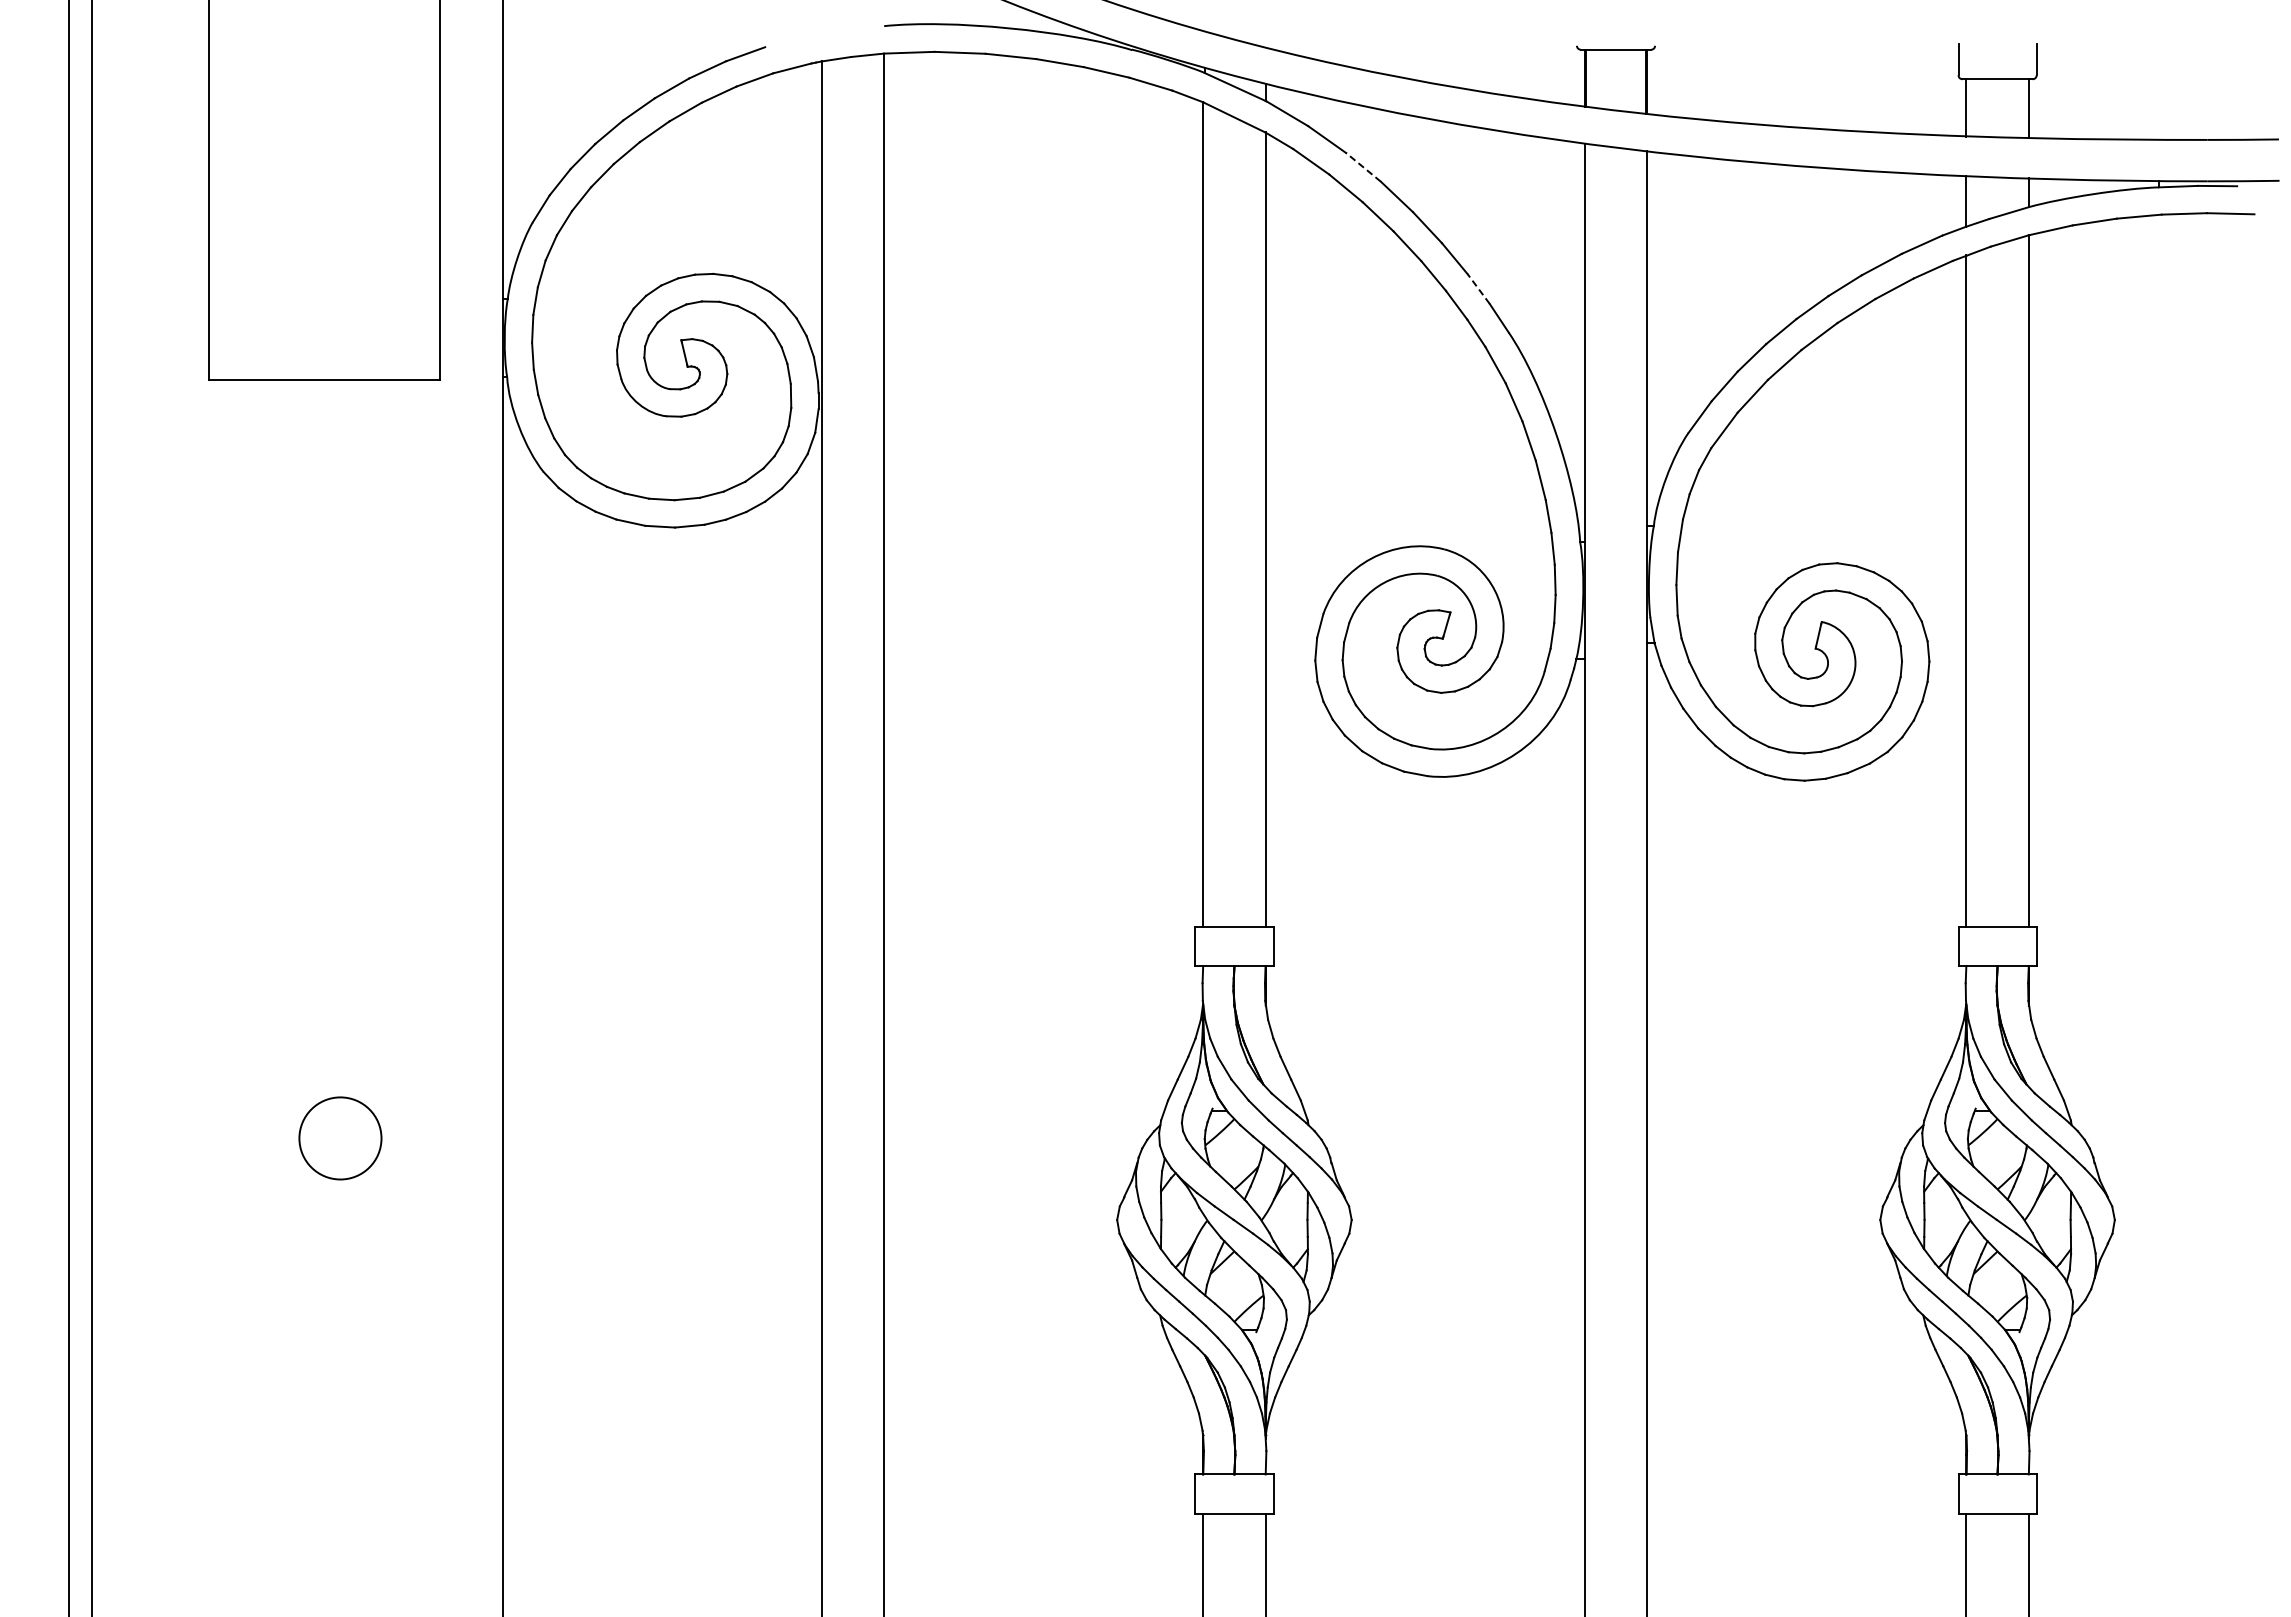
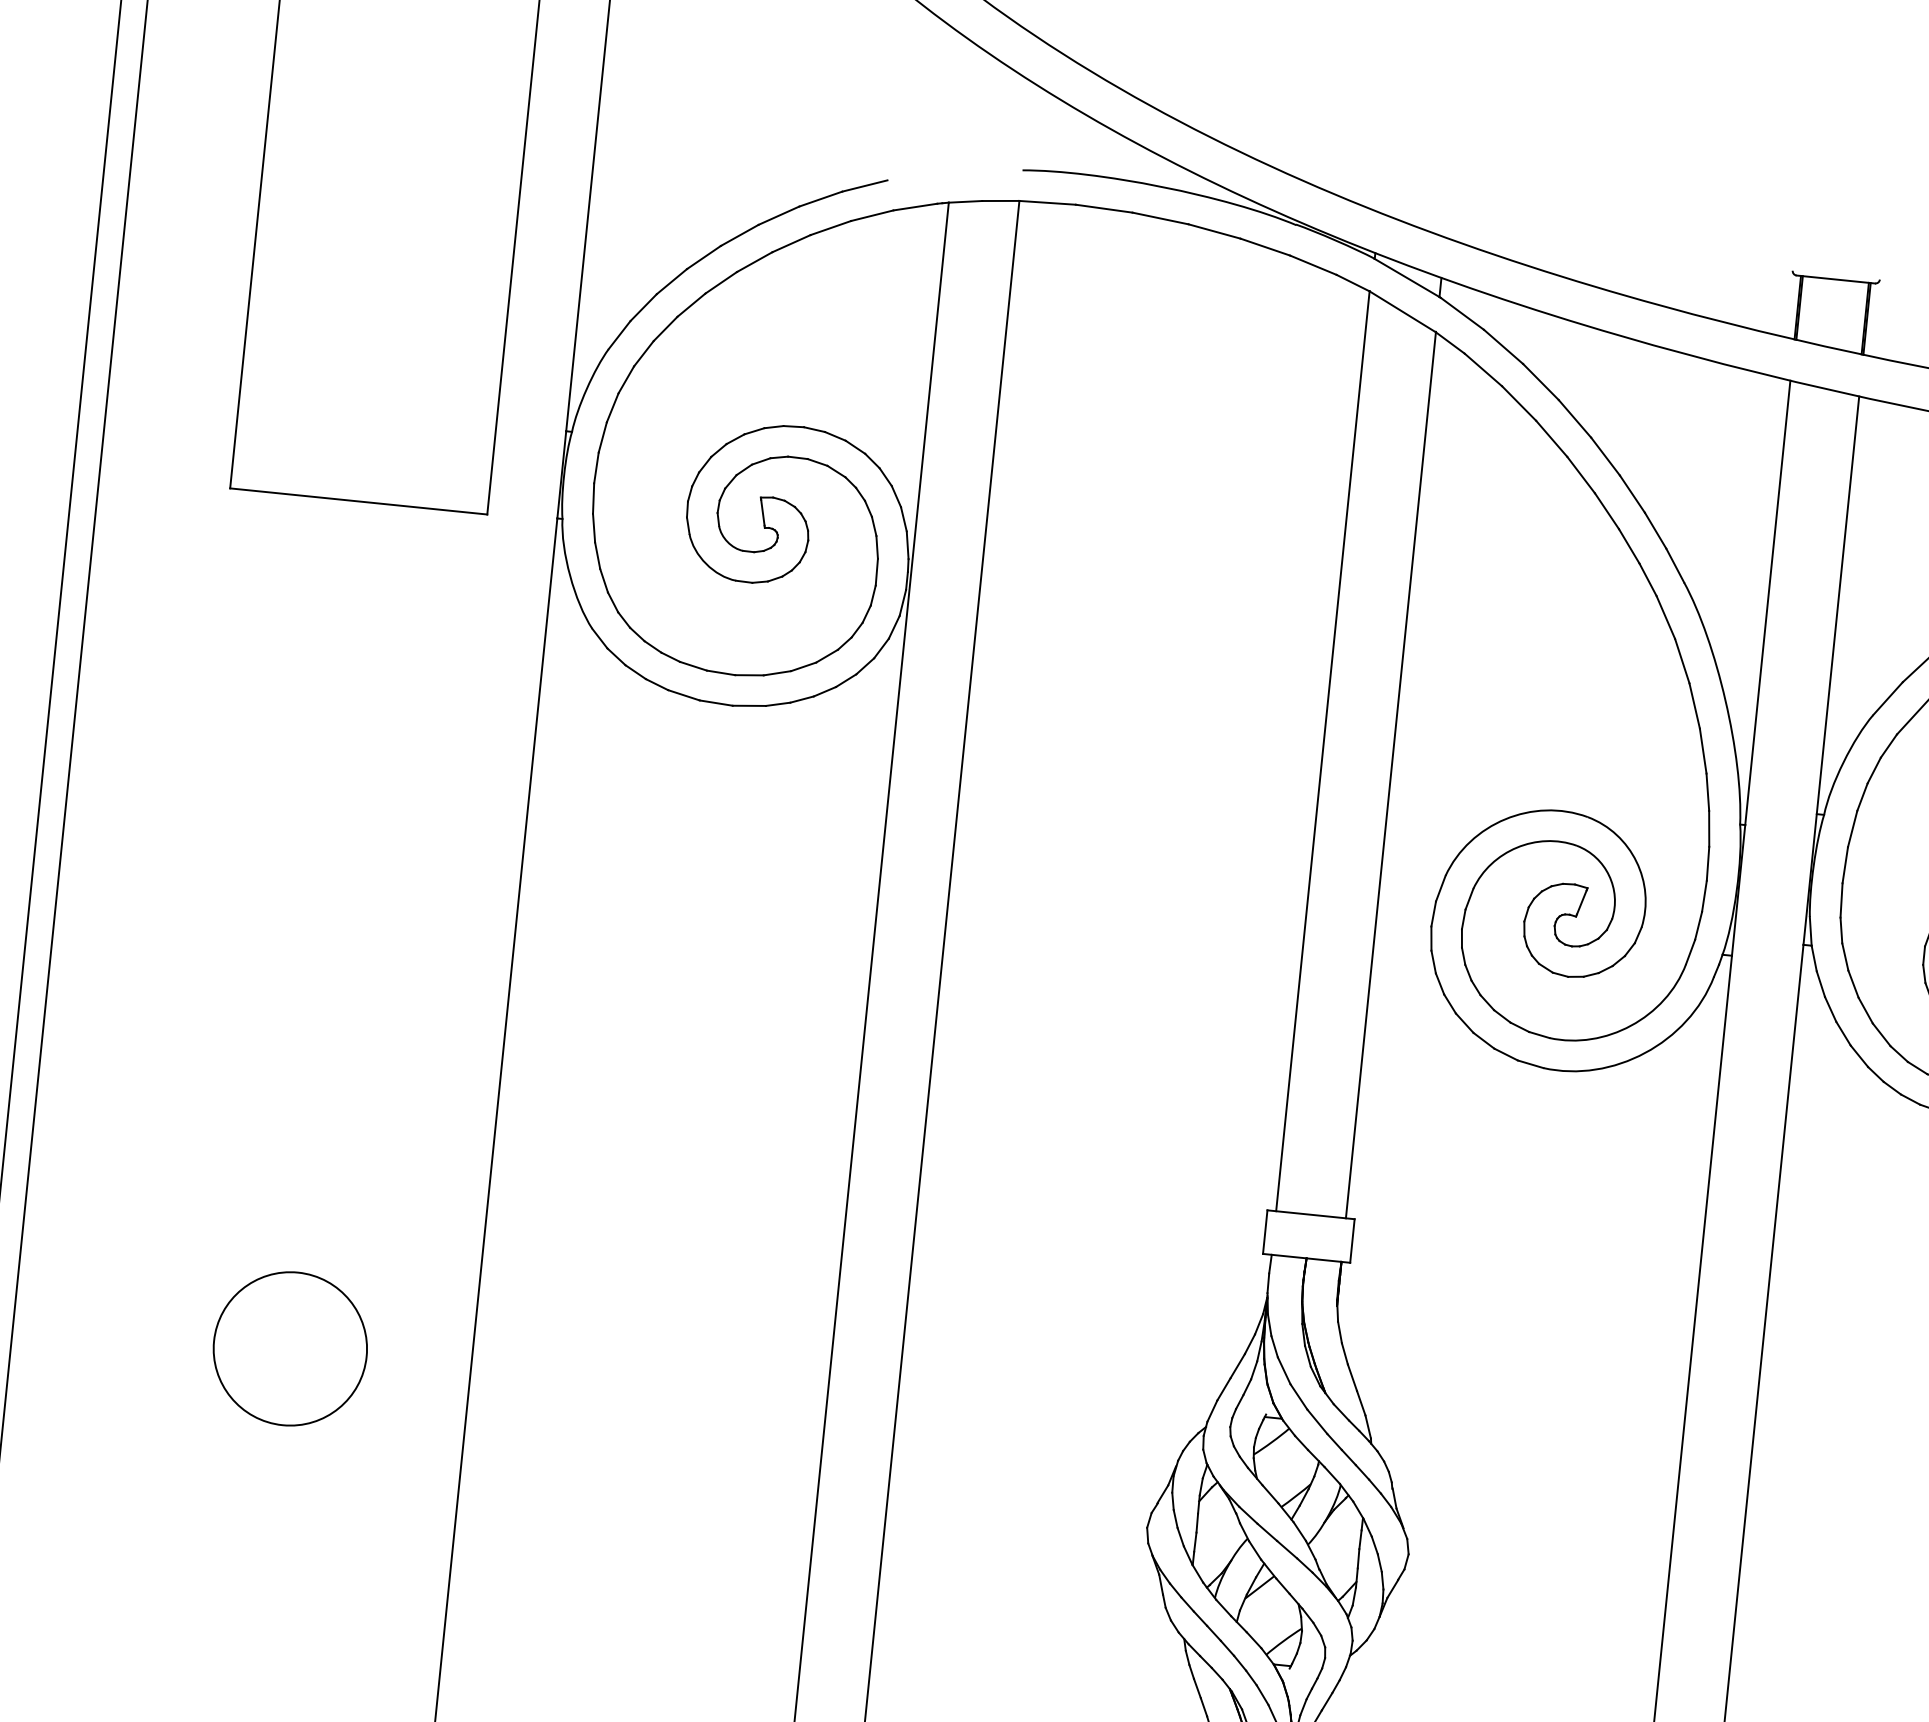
line: (1363, 167) -> (1540, 382), dashed -> solid
line: (1478, 289) -> (1655, 531), dashed -> solid
circle: (340, 1138) -> (290, 1349), size x1.67

